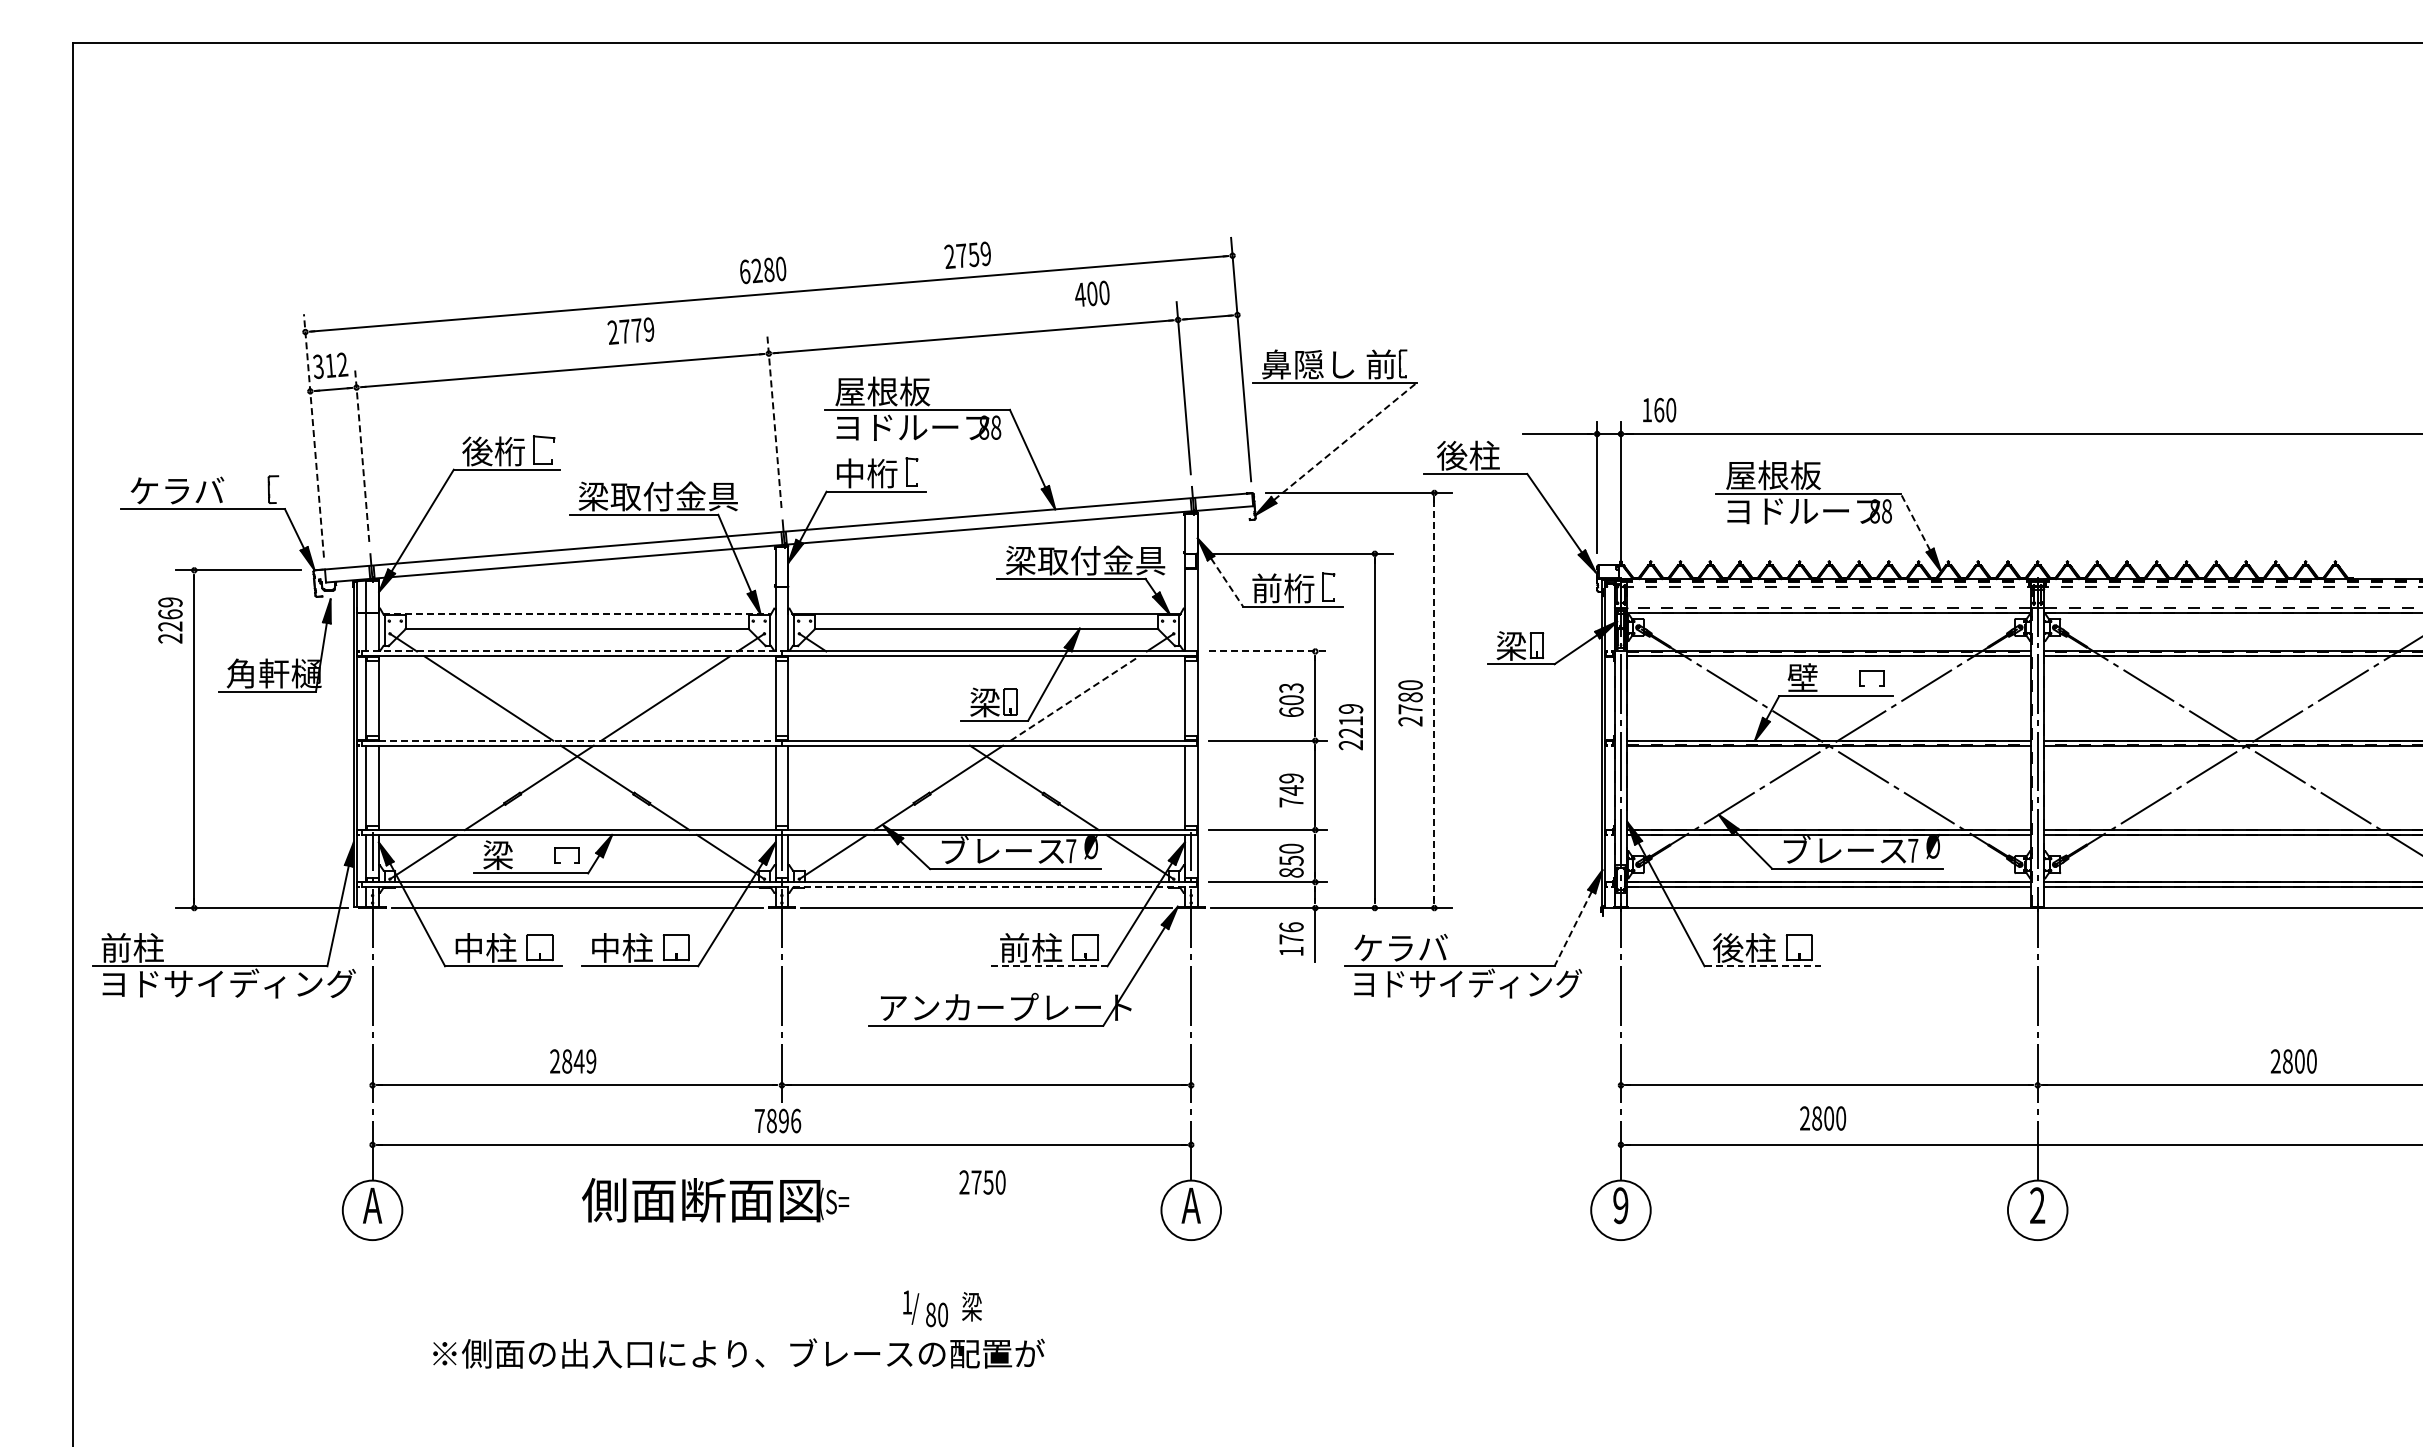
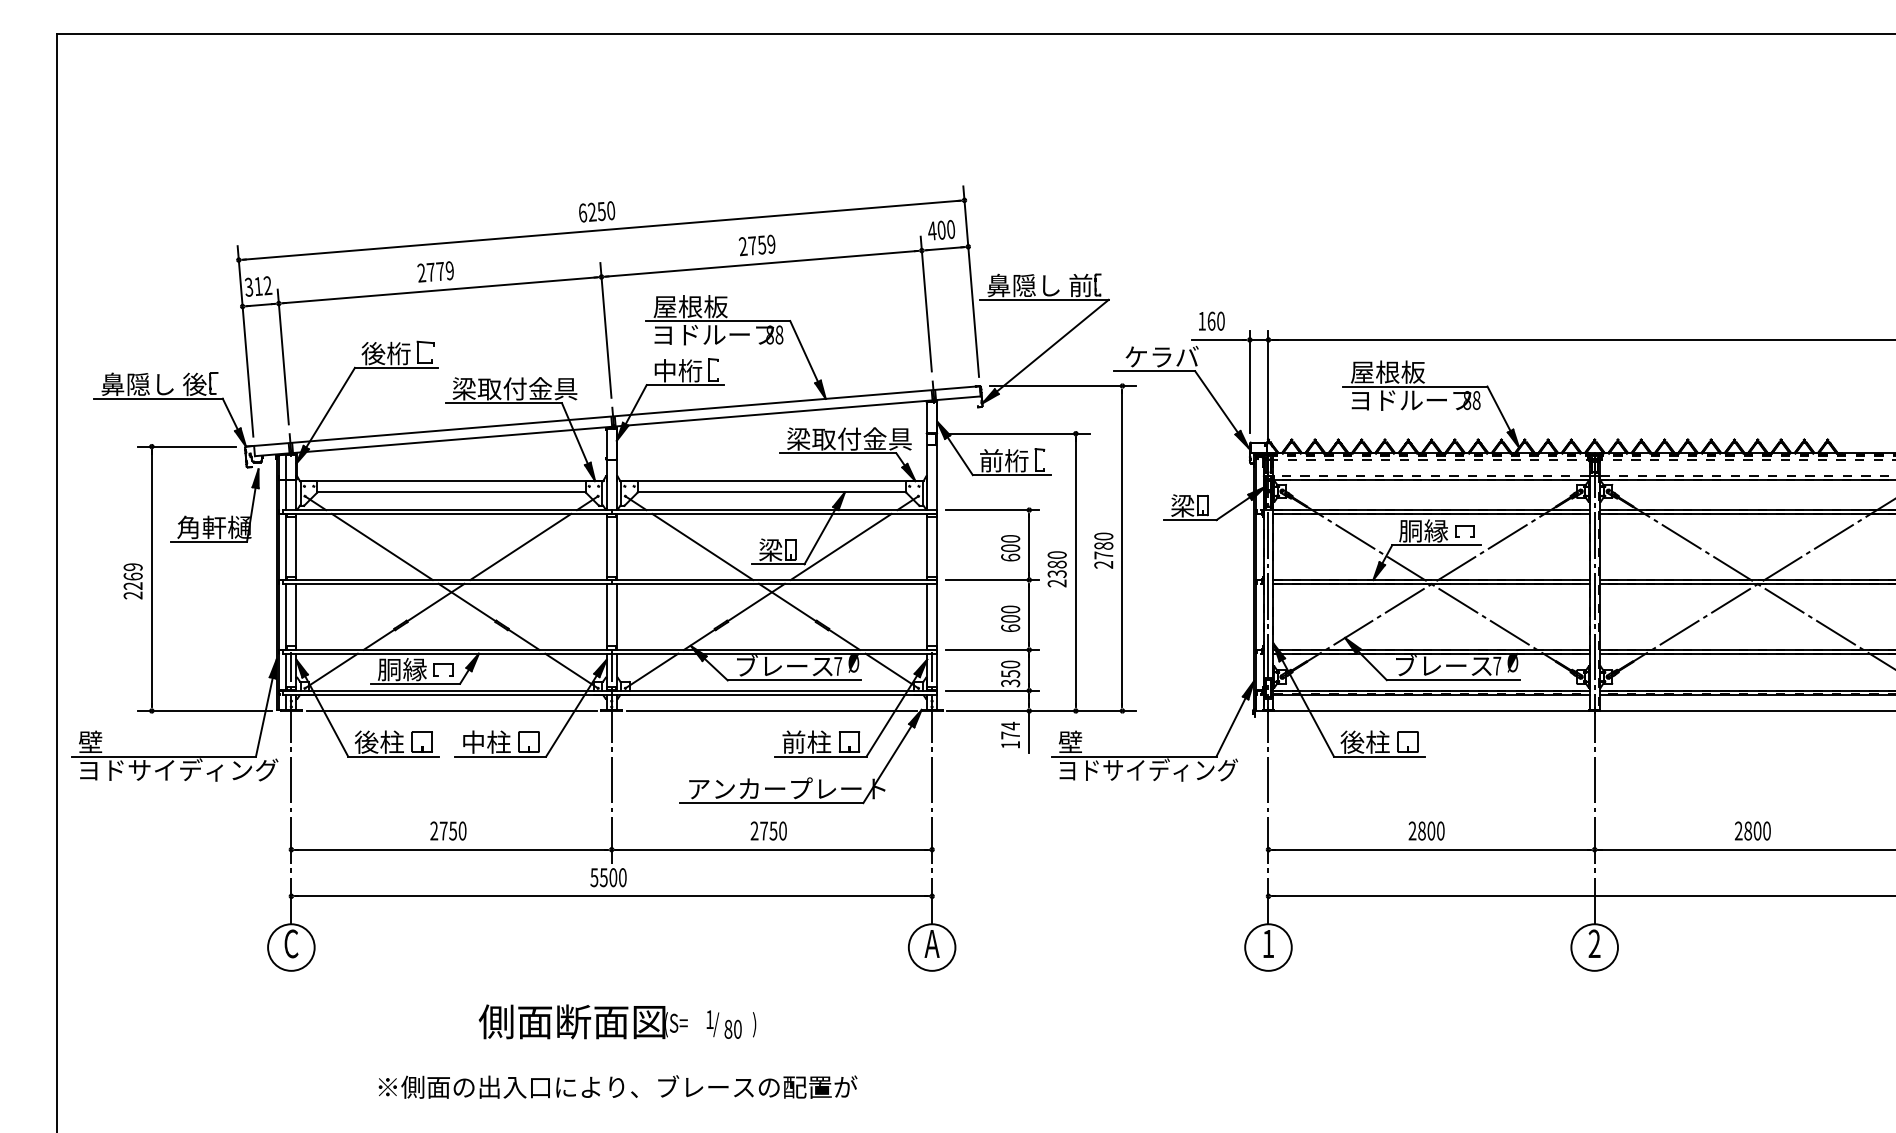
text: (967, 254) -> (757, 244), moved
text: (769, 269) -> (602, 211), 6280 -> 6250
text: (1092, 293) -> (941, 229), moved
text: (630, 330) -> (435, 271), moved
text: (1659, 410) -> (1211, 321), moved
line: (774, 421) -> (605, 330), dashed -> solid
line: (313, 435) -> (245, 341), dashed -> solid
line: (1345, 441) -> (1052, 345), dashed -> solid
line: (362, 455) -> (283, 356), dashed -> solid
text: (1483, 455) -> (1160, 356), 後柱 -> ケラバ
text: (197, 490) -> (154, 384), ケラバ -> 鼻隠し 後
line: (1915, 521) -> (1499, 408), dashed -> solid
line: (1227, 582) -> (960, 456), dashed -> solid
line: (577, 613) -> (451, 480), dashed -> solid
text: (170, 620) -> (133, 581), moved
line: (572, 651) -> (447, 510), dashed -> solid
line: (1268, 651) -> (992, 510), dashed -> solid
text: (1818, 677) -> (1423, 530), 壁 -> 胴縁
text: (1291, 688) -> (1010, 539), 603 -> 600
line: (897, 698) -> (702, 546), added
line: (1074, 698) -> (840, 546), dashed -> solid
line: (1434, 700) -> (1122, 548), dashed -> solid
text: (1350, 721) -> (1056, 564), 2219 -> 2380
line: (572, 740) -> (447, 579), dashed -> solid
text: (1291, 790) -> (1010, 618), 749 -> 600
text: (514, 855) -> (402, 669), 梁 -> 胴縁
text: (1291, 872) -> (1010, 683), 850 -> 350
line: (989, 887) -> (774, 694), dashed -> solid
text: (1291, 927) -> (1010, 726), 176 -> 174
line: (1573, 928) -> (1231, 726), dashed -> solid
text: (132, 947) -> (103, 741), 前柱 -> 壁
text: (468, 947) -> (366, 741), 中柱 -> 後柱
text: (1400, 947) -> (1095, 741), ケラバ -> 壁
line: (1049, 966) -> (821, 756), dashed -> solid
line: (1763, 966) -> (1380, 756), dashed -> solid
text: (579, 1061) -> (453, 831), 2849 -> 2750
text: (2293, 1061) -> (1752, 831), moved
text: (1823, 1118) -> (1427, 831), moved
text: (777, 1120) -> (608, 877), 7896 -> 5500
text: (982, 1182) -> (768, 831), moved
text: (715, 1200) -> (583, 1022), moved
text: (372, 1205) -> (291, 943), A -> C
text: (1620, 1205) -> (1268, 943), 9 -> 1
text: (971, 1308) -> (760, 1024), 梁 -> )
text: (738, 1353) -> (617, 1086), moved

